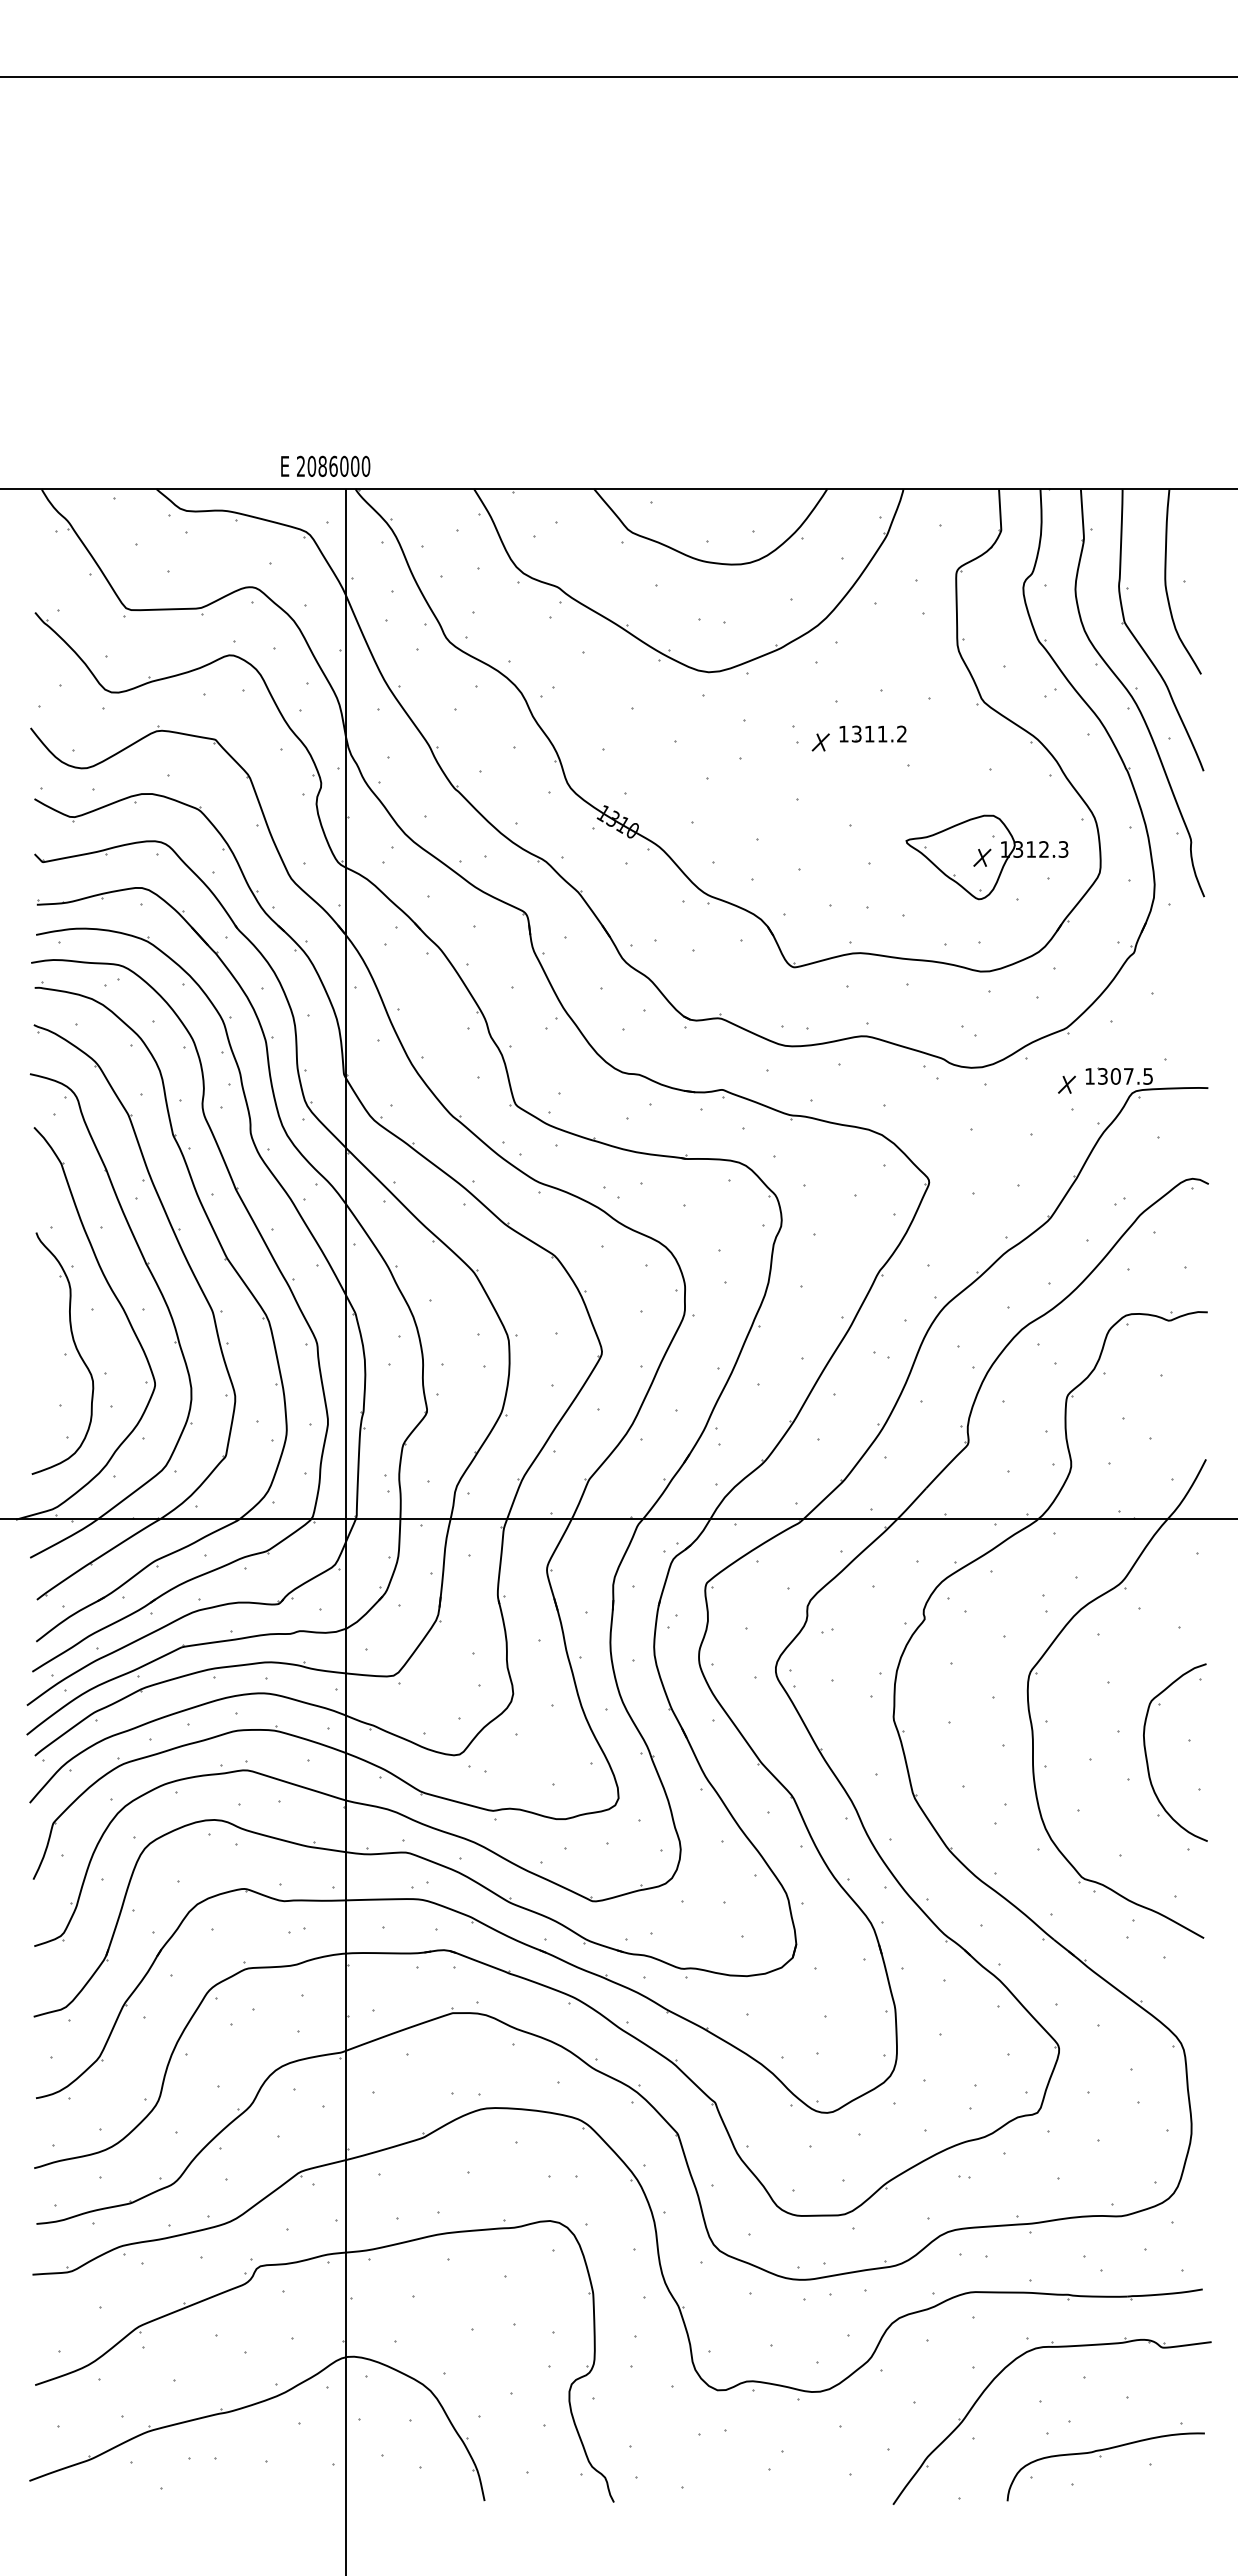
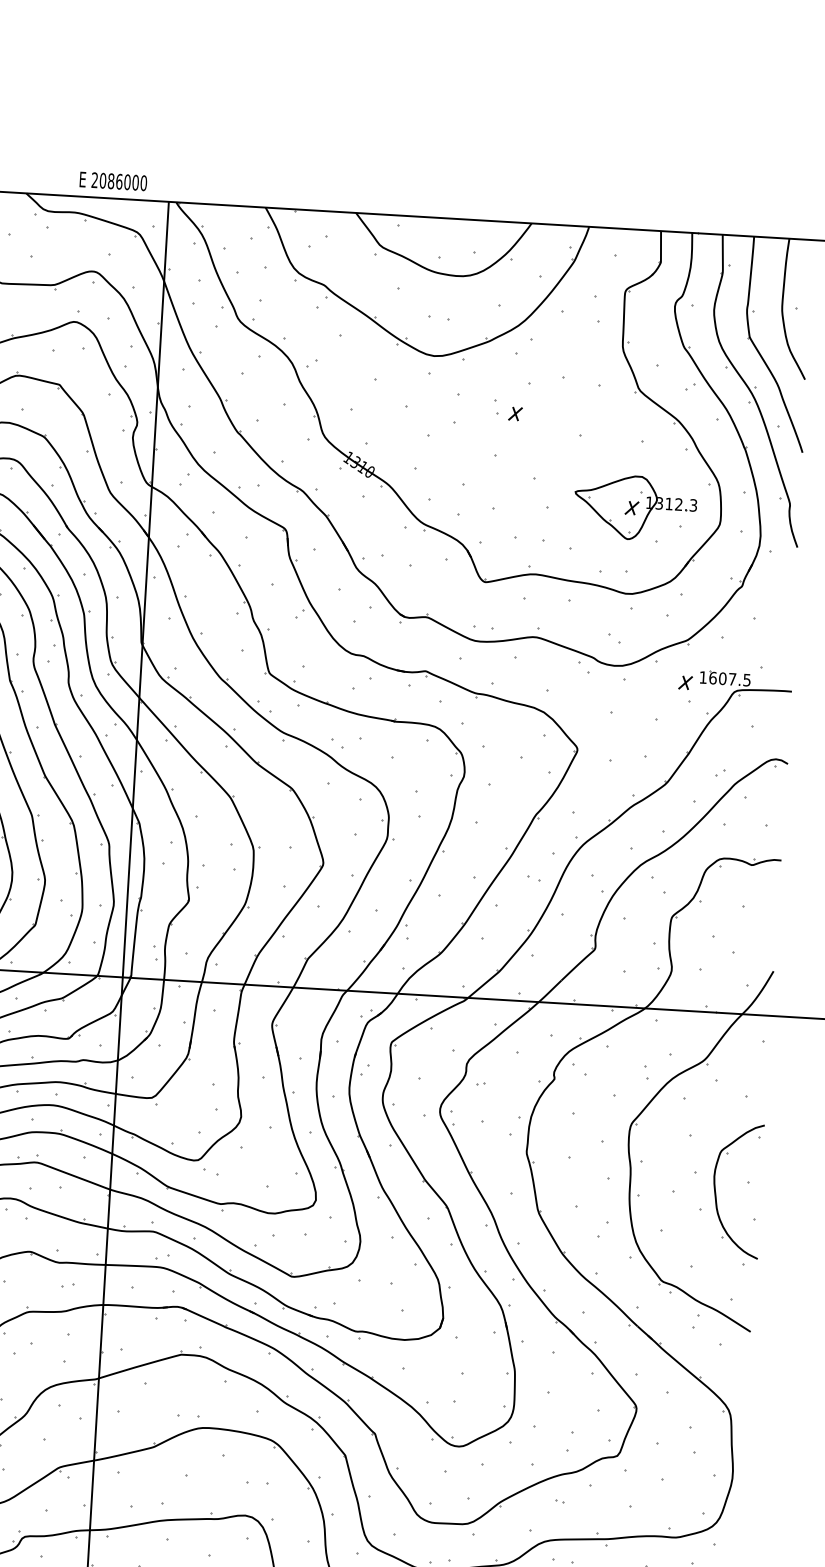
text: (325, 465) -> (113, 180), moved
part: (872, 733) -> (554, 409), removed
text: (1103, 1076) -> (713, 678), 1307.5 -> 1607.5

